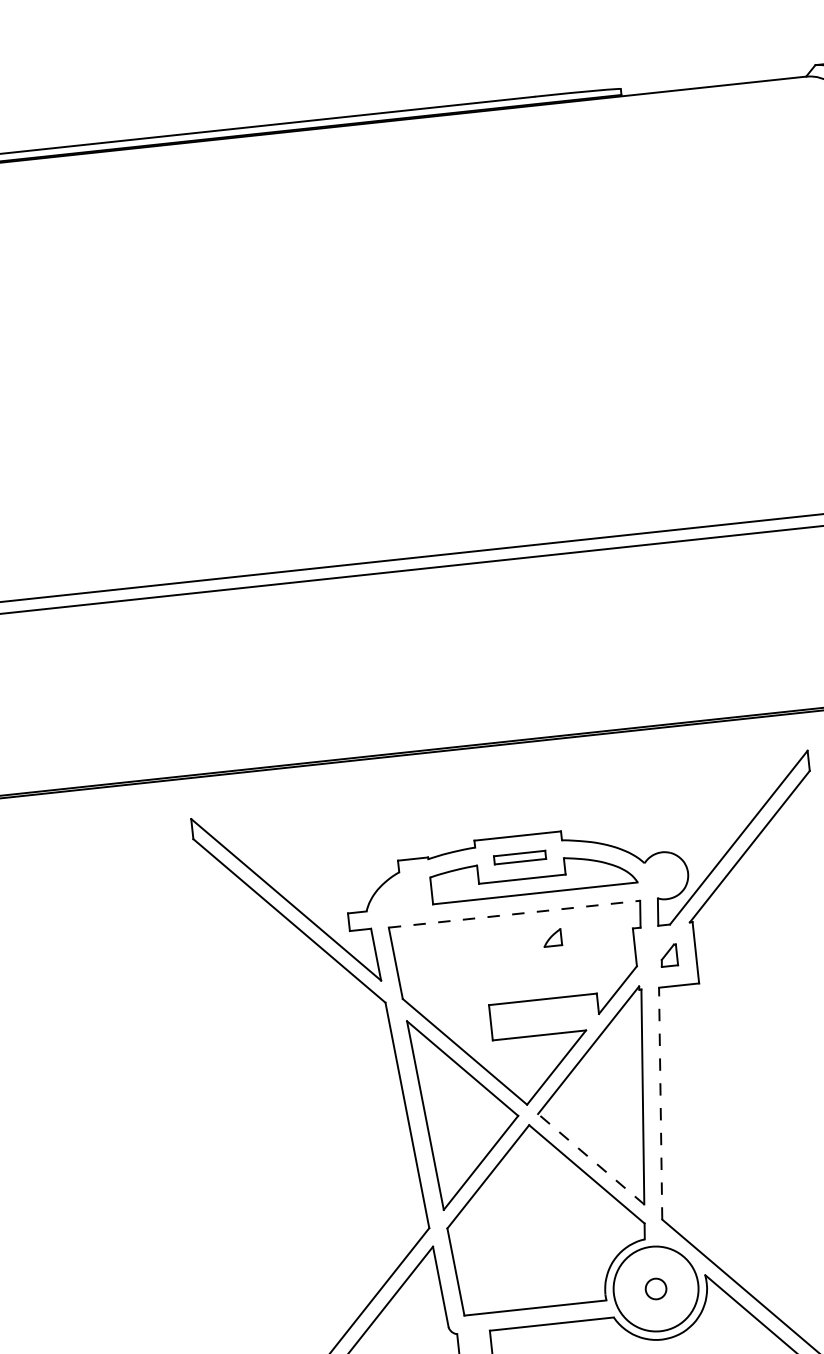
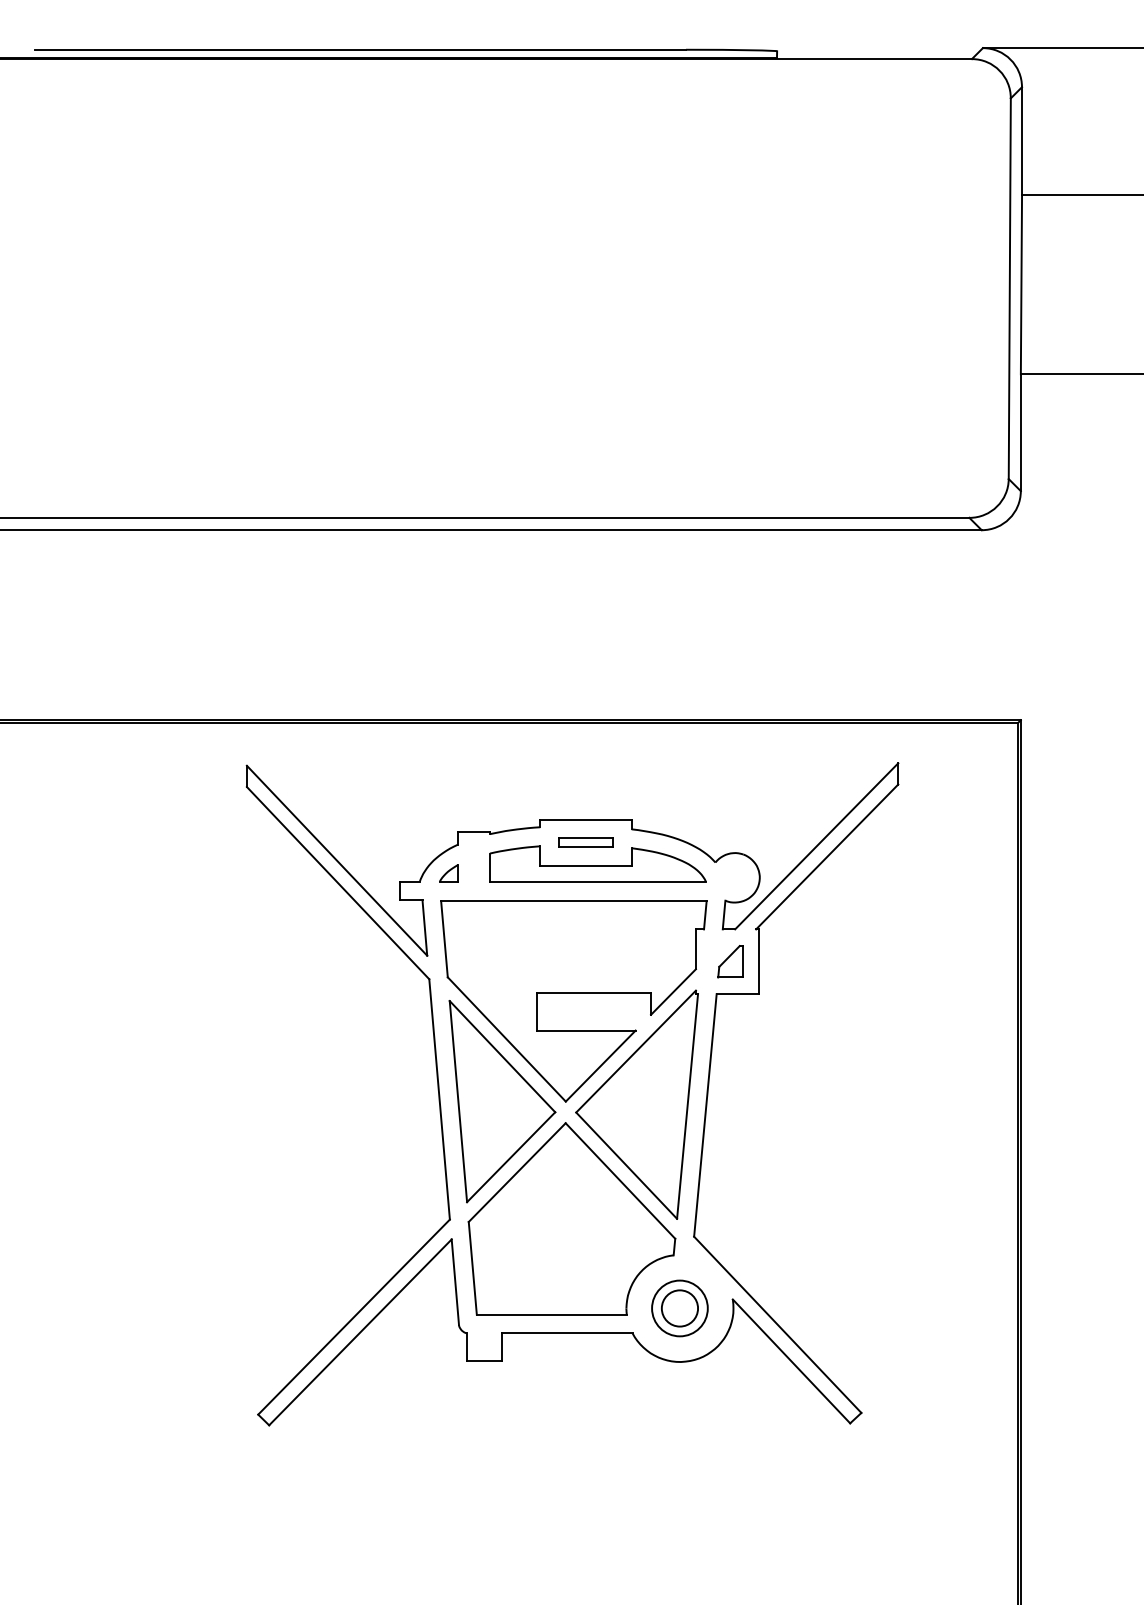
line: (514, 914) -> (573, 901), dashed -> solid
part: (552, 938) -> (448, 873), moved
part: (668, 955) -> (730, 961), size x1.43
line: (660, 1103) -> (705, 1115), dashed -> solid
line: (591, 1159) -> (626, 1165), dashed -> solid
circle: (655, 1289) -> (679, 1308), size x0.62
circle: (655, 1289) -> (679, 1308), size x1.67

